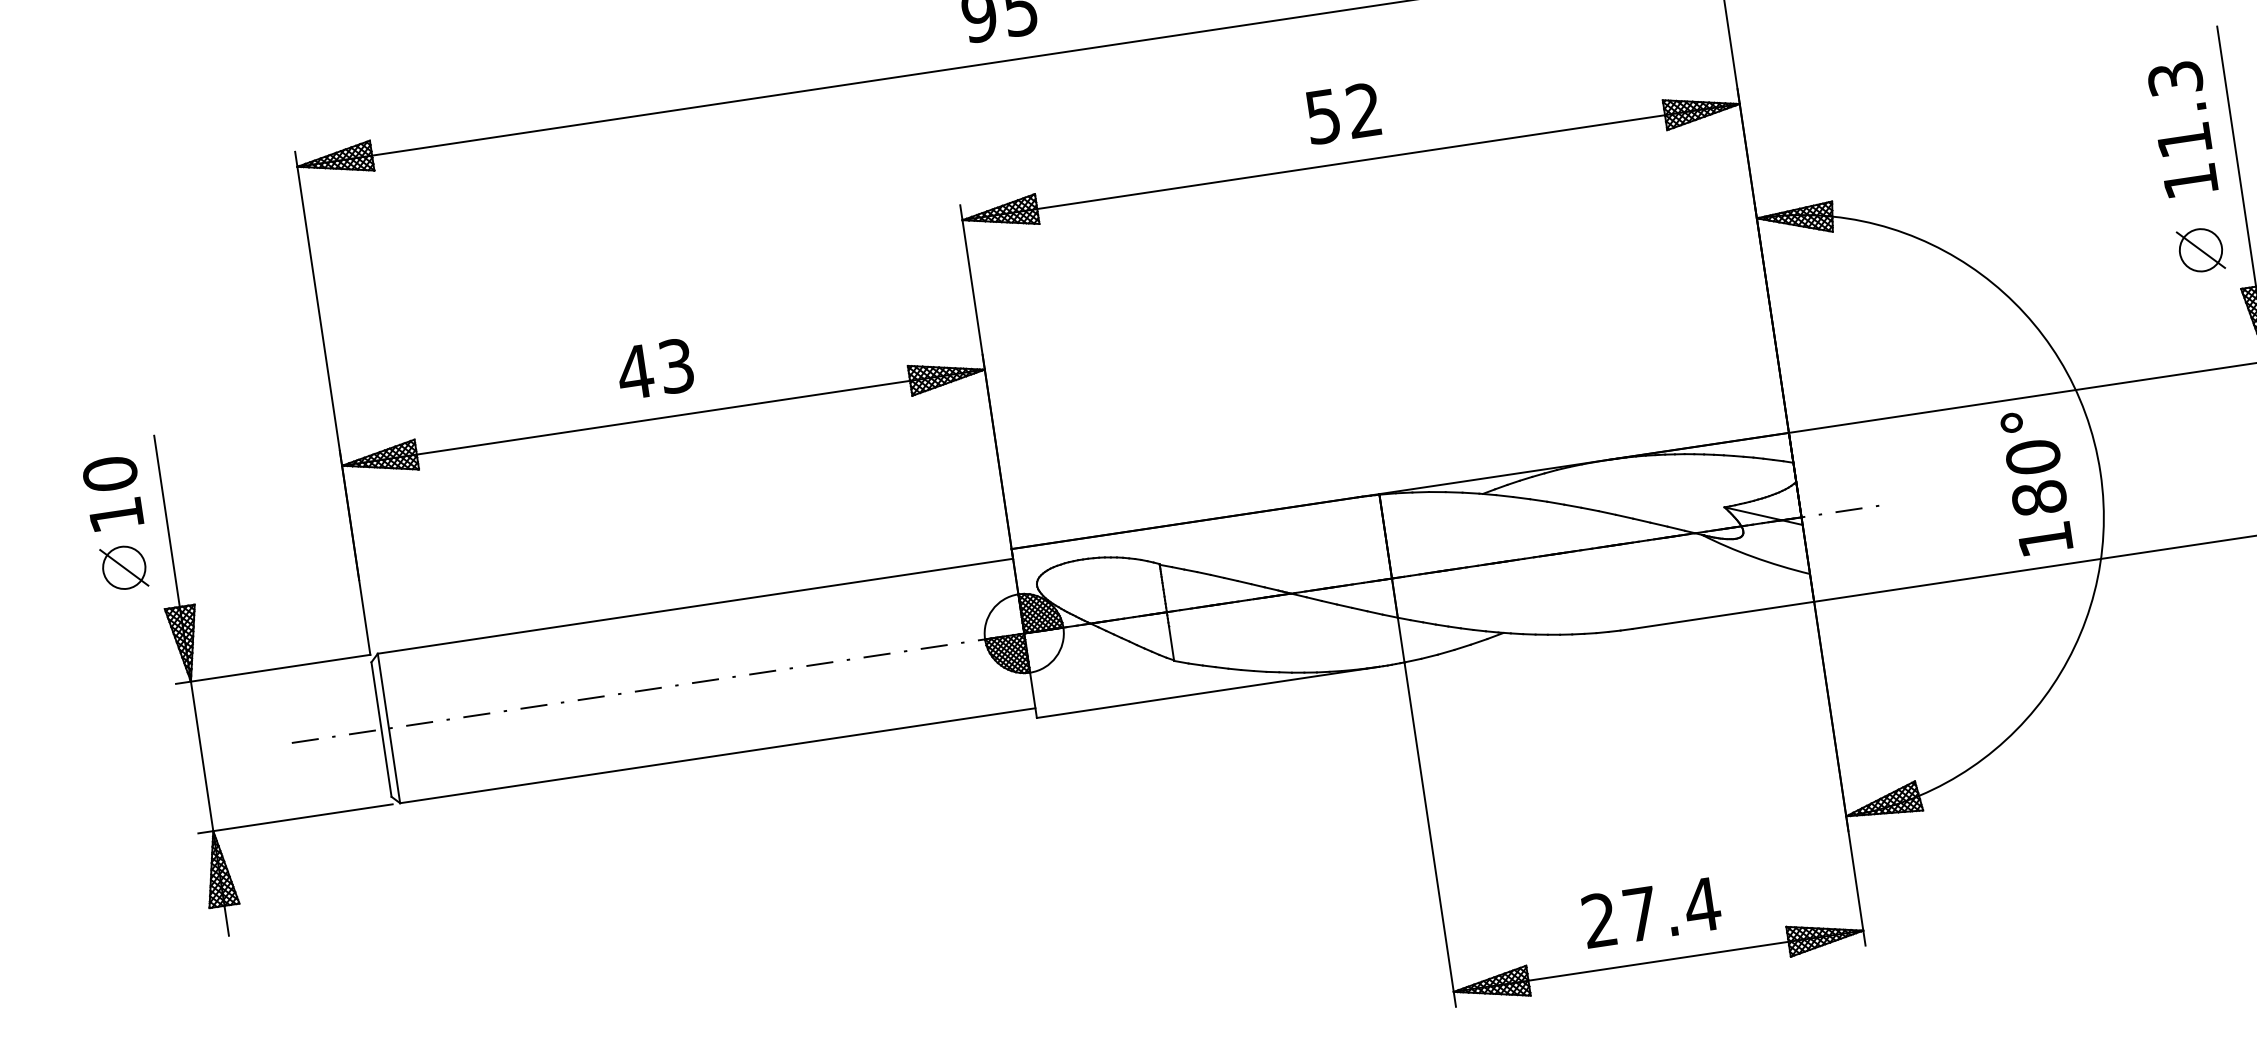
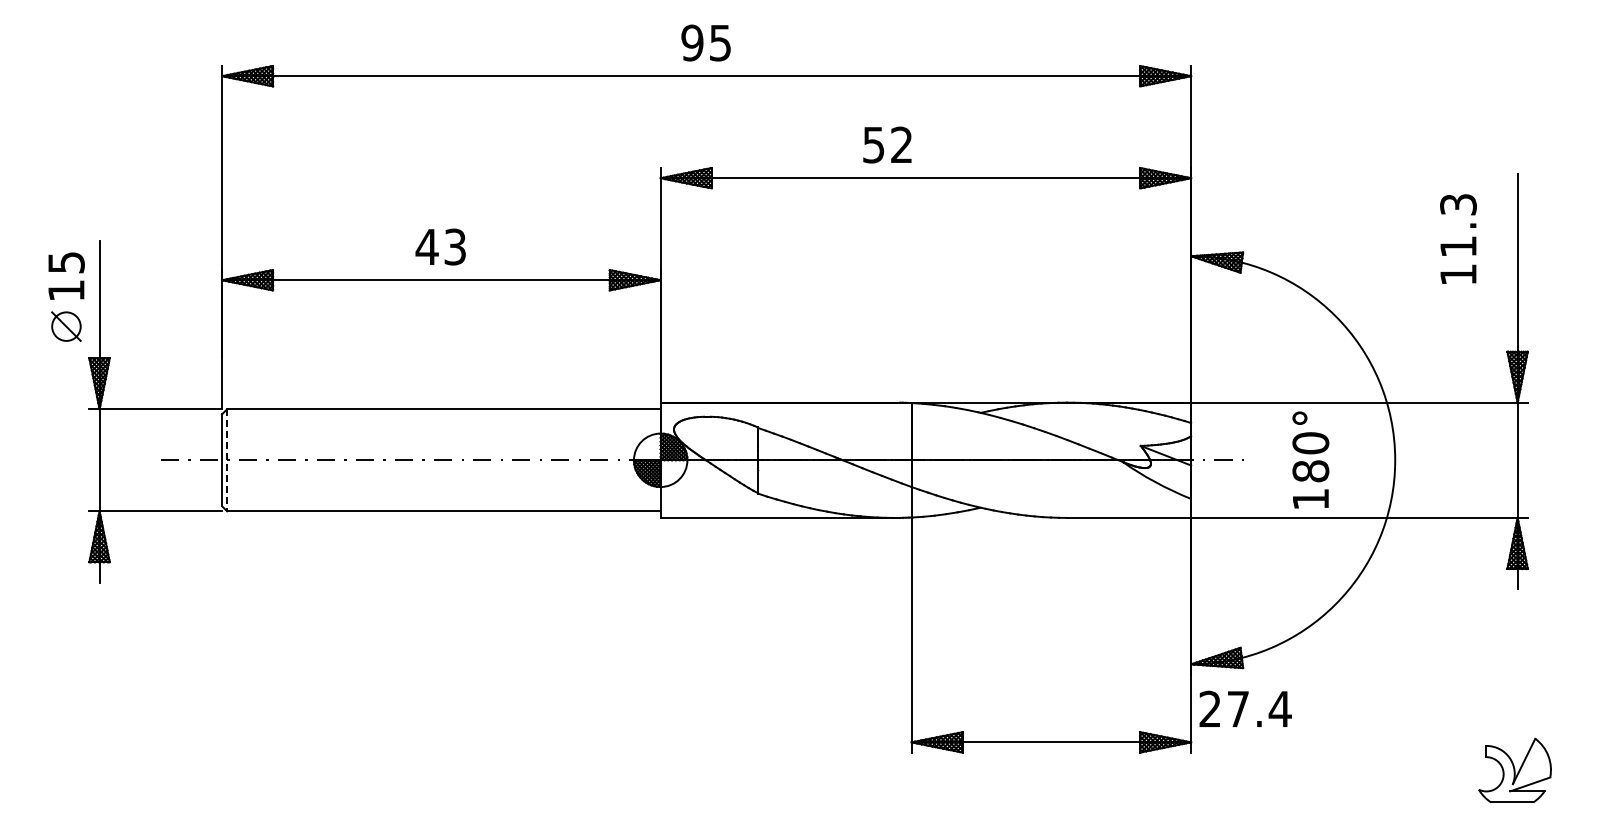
text: (1343, 112) -> (887, 144), moved
text: (2182, 128) -> (1458, 238), moved
part: (2200, 249) -> (1484, 321), removed
text: (110, 473) -> (66, 262), 10 -> 15
text: (2036, 481) -> (1310, 459), moved
line: (389, 728) -> (227, 460), solid -> dashed
text: (1651, 911) -> (1245, 708), moved

